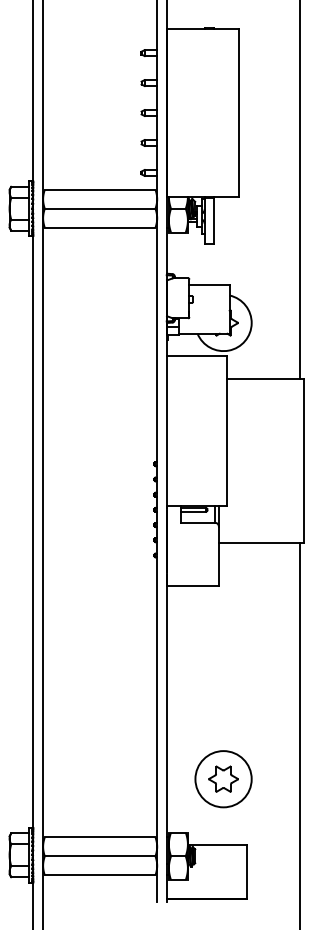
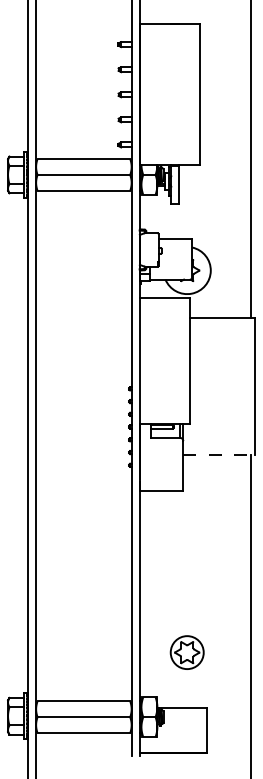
line: (261, 543) -> (219, 455), solid -> dashed
circle: (223, 779) -> (187, 652), size x0.7

